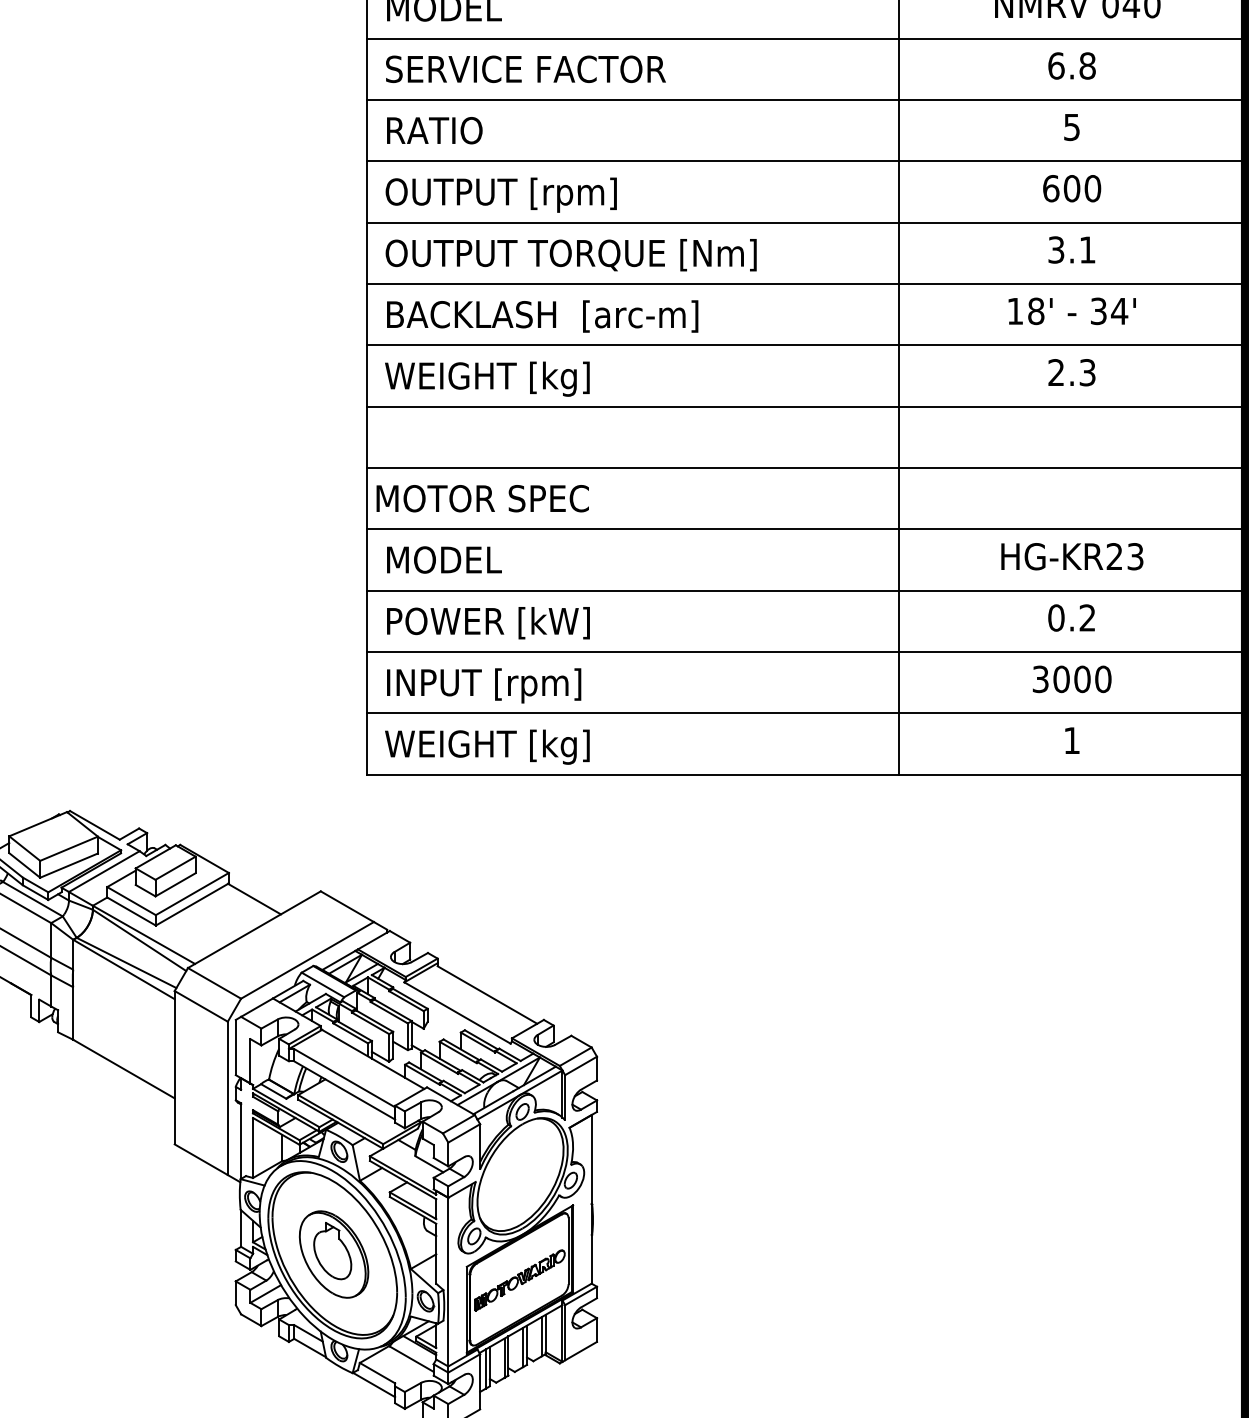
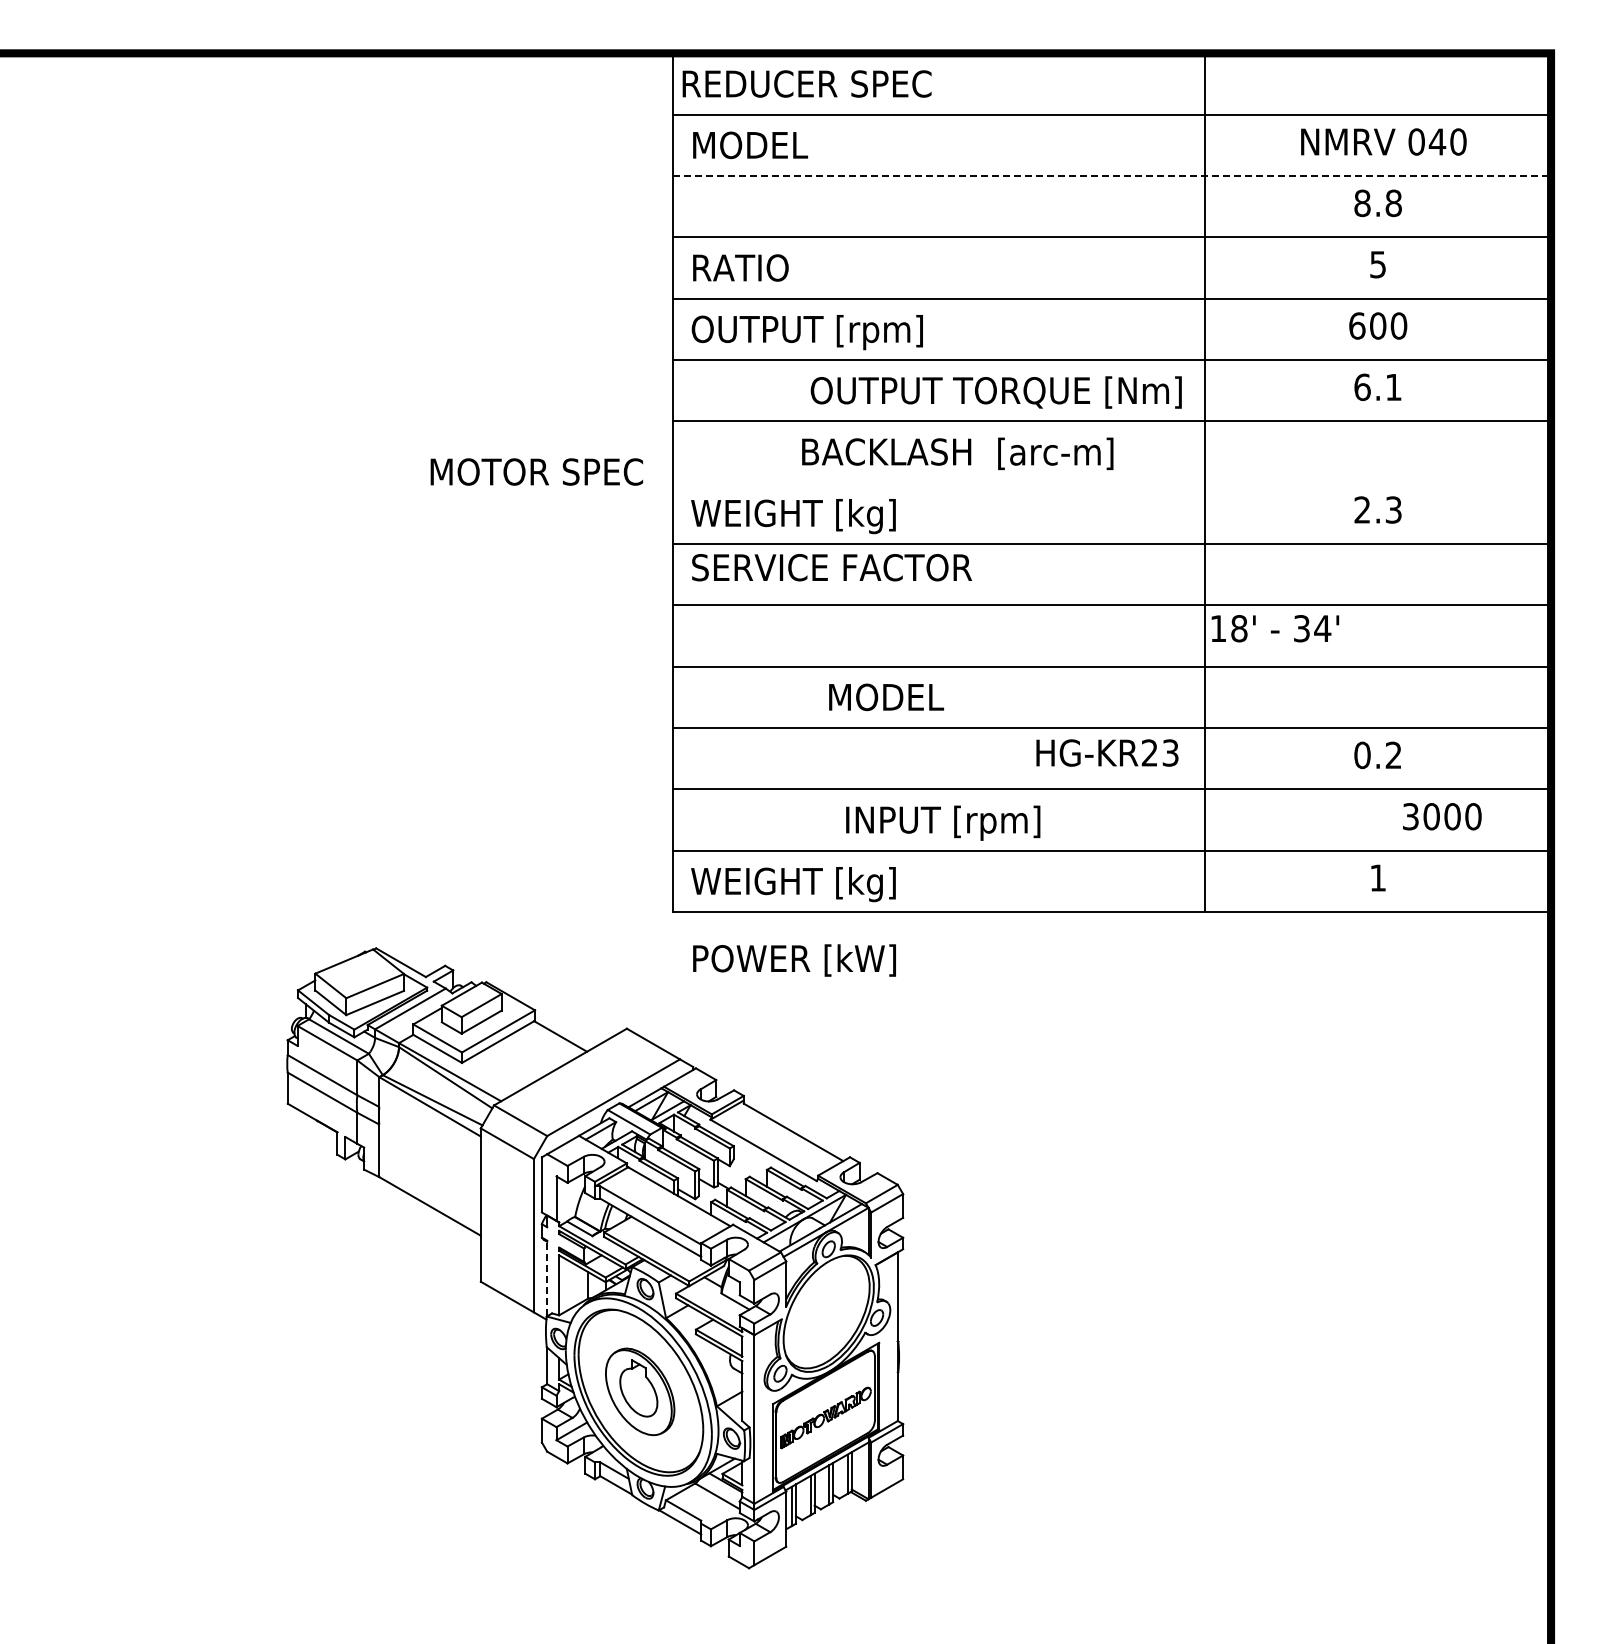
line: (806, 39) -> (1112, 176), solid -> dashed
text: (1056, 65) -> (1362, 202), 6.8 -> 8.8
text: (525, 69) -> (831, 567), moved
text: (1056, 250) -> (1362, 387), 3.1 -> 6.1
text: (570, 255) -> (995, 392), moved
text: (1072, 311) -> (1275, 628), moved
text: (542, 316) -> (957, 453), moved
line: (805, 345) -> (1111, 482), removed
text: (482, 498) -> (536, 471), moved
text: (1072, 556) -> (1107, 752), moved
text: (444, 560) -> (886, 697), moved
text: (488, 623) -> (794, 960), moved
text: (1072, 679) -> (1442, 816), moved
text: (484, 685) -> (943, 822), moved
line: (241, 1141) -> (547, 1278), solid -> dashed

